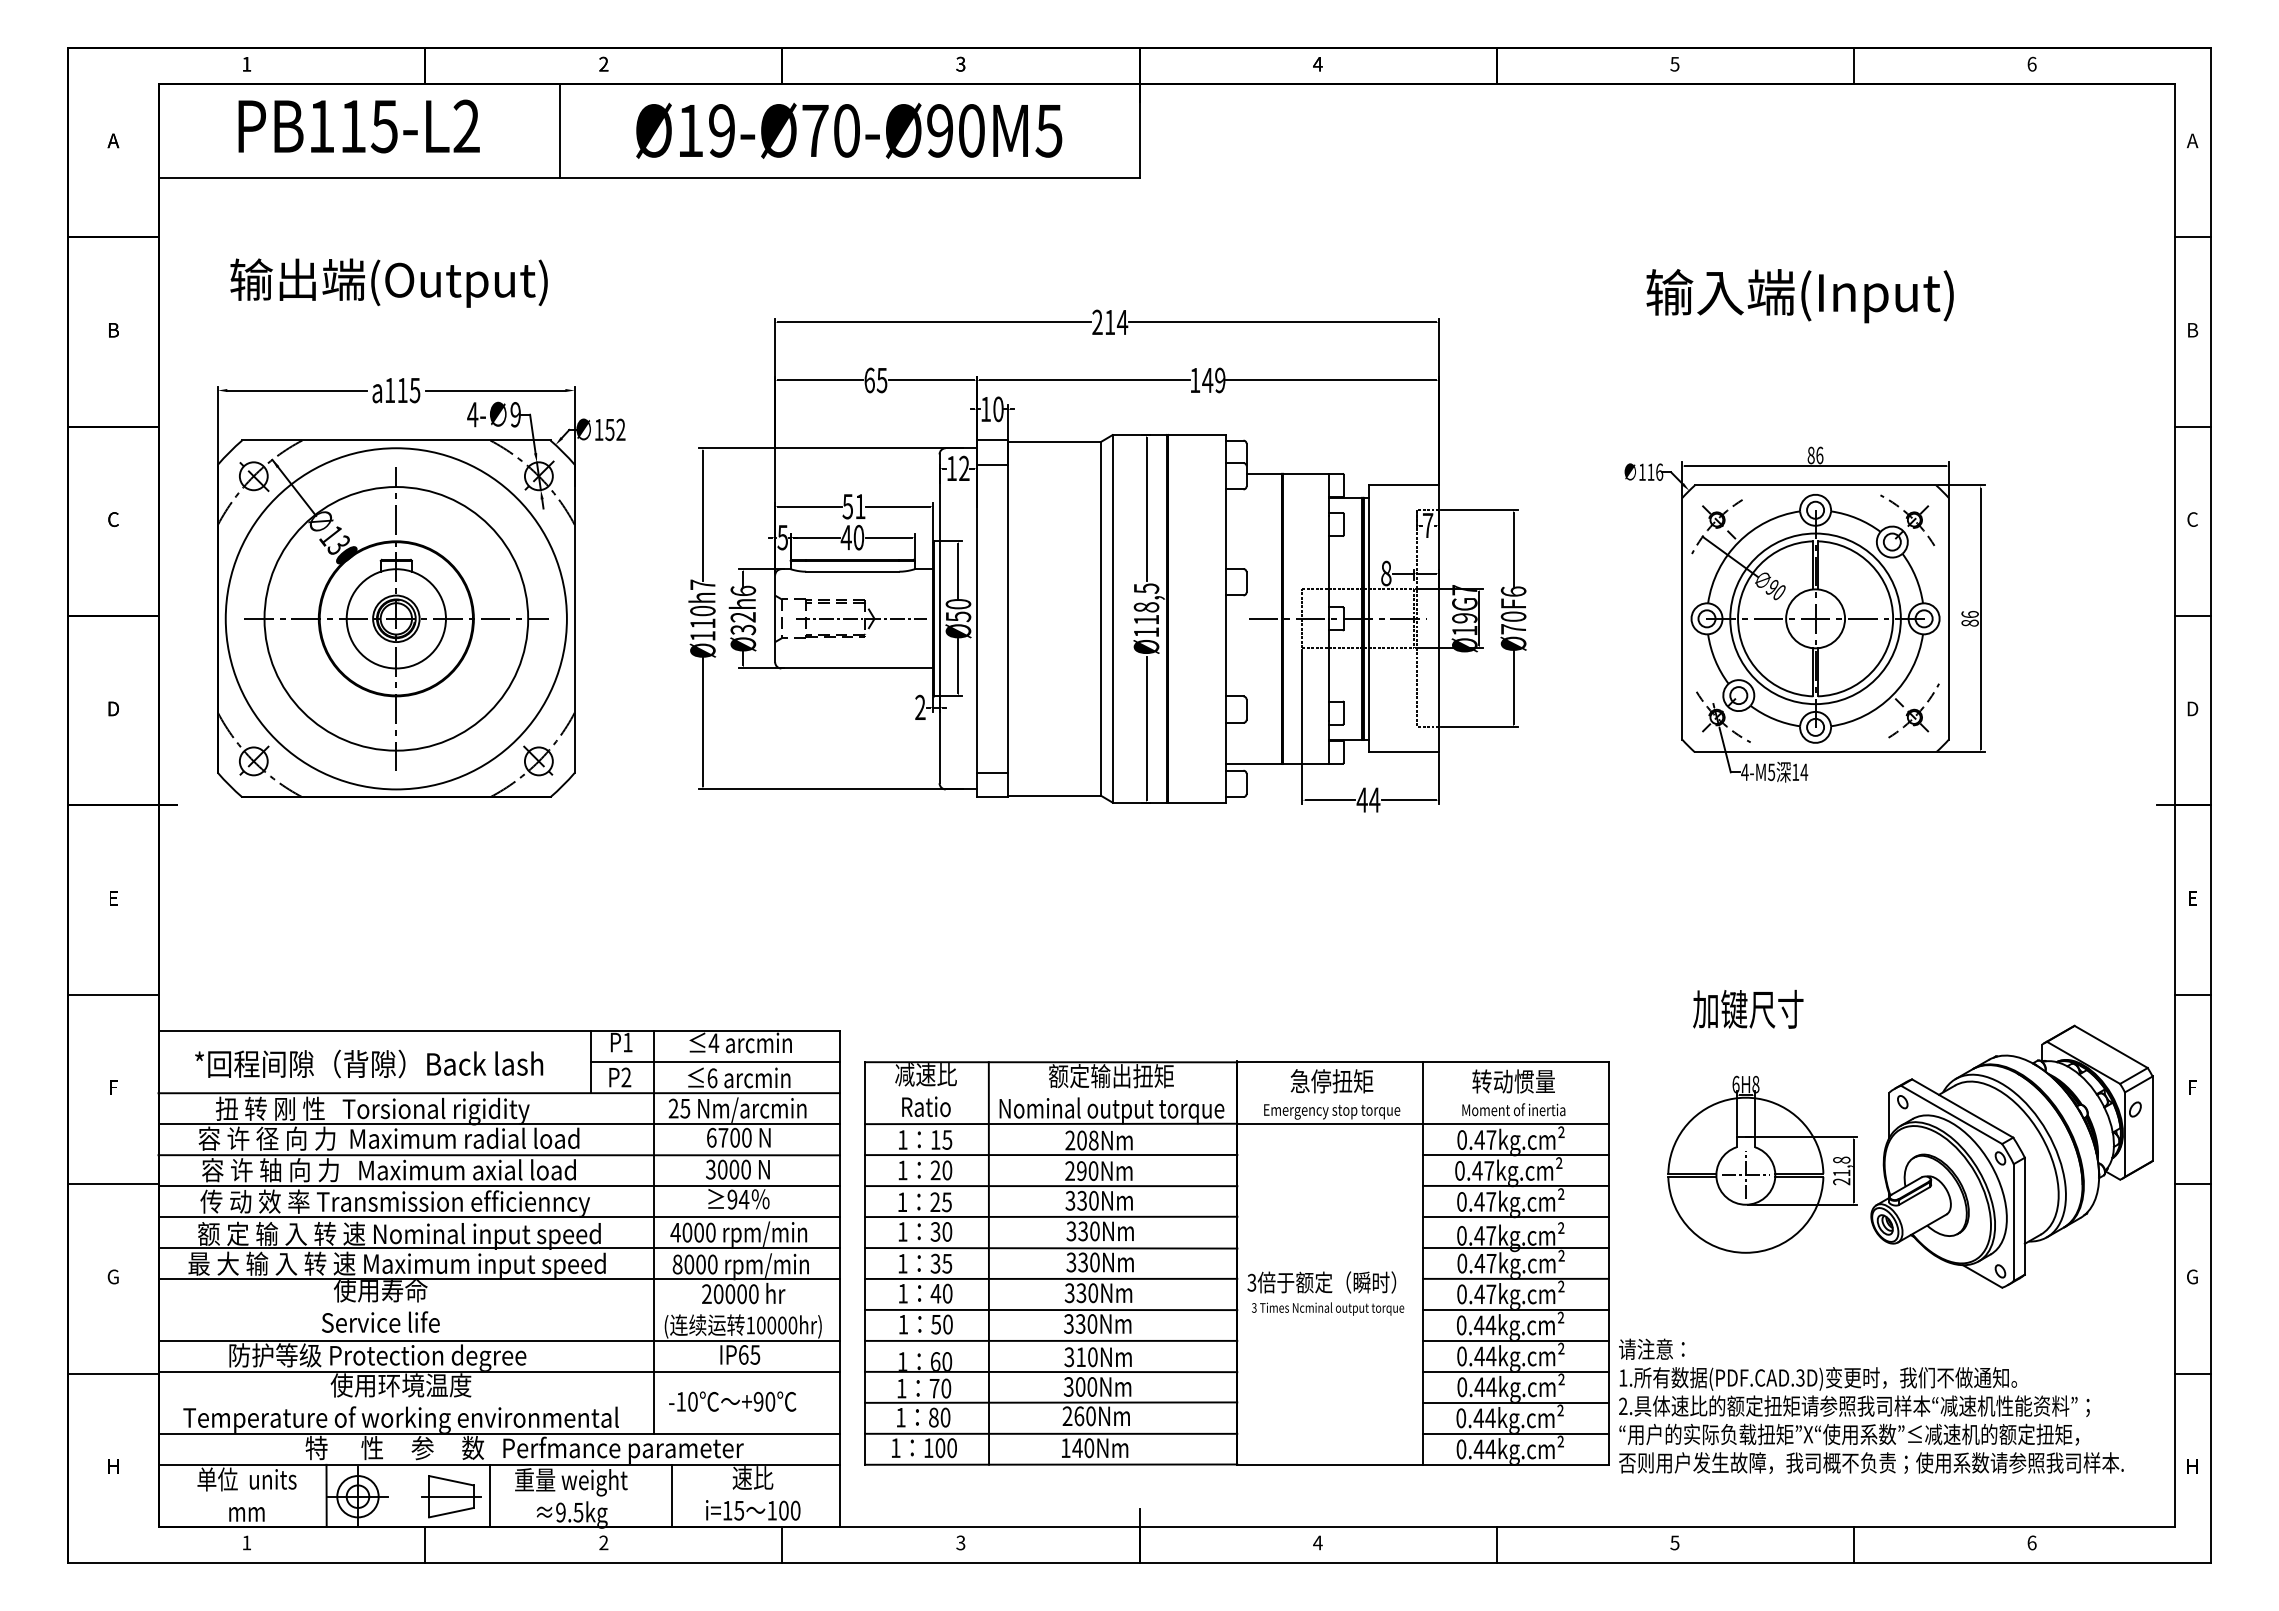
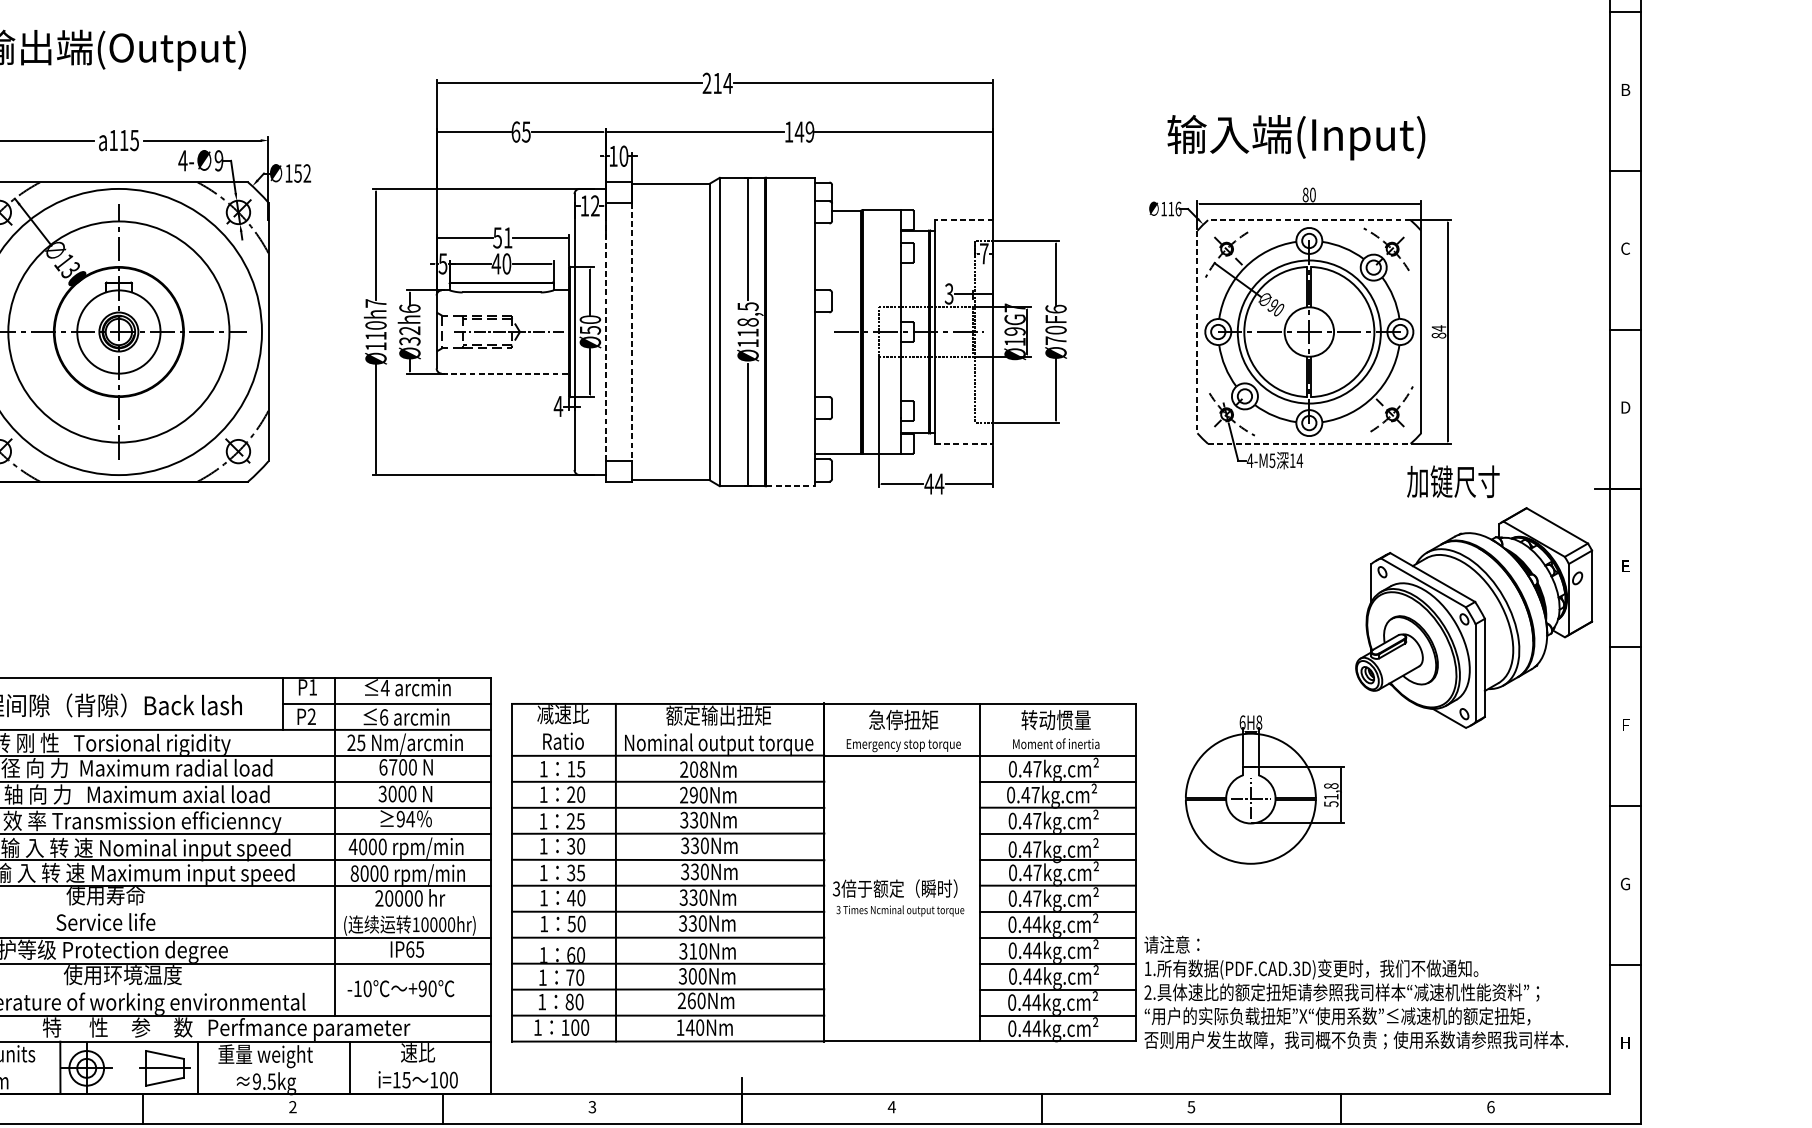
text: (1799, 296) -> (1295, 137), moved
text: (1819, 455) -> (1312, 195), 86 -> 80
line: (1404, 485) -> (964, 220), solid -> dashed
line: (1815, 485) -> (1309, 220), solid -> dashed
text: (1386, 573) -> (949, 293), 8 -> 3
text: (1969, 614) -> (1438, 328), 86 -> 84
line: (976, 618) -> (605, 331), solid -> dashed
line: (1682, 618) -> (1197, 331), solid -> dashed
line: (1007, 619) -> (631, 332), solid -> dashed
line: (857, 668) -> (505, 373), solid -> dashed
text: (919, 706) -> (557, 405), 2 -> 4
line: (1404, 752) -> (964, 444), solid -> dashed
line: (1815, 752) -> (1309, 444), solid -> dashed
line: (1197, 802) -> (790, 486), solid -> dashed
text: (1748, 1008) -> (1453, 481), moved
part: (2011, 1156) -> (1473, 617), moved
text: (1841, 1181) -> (1331, 803), 21,8 -> 51,8

